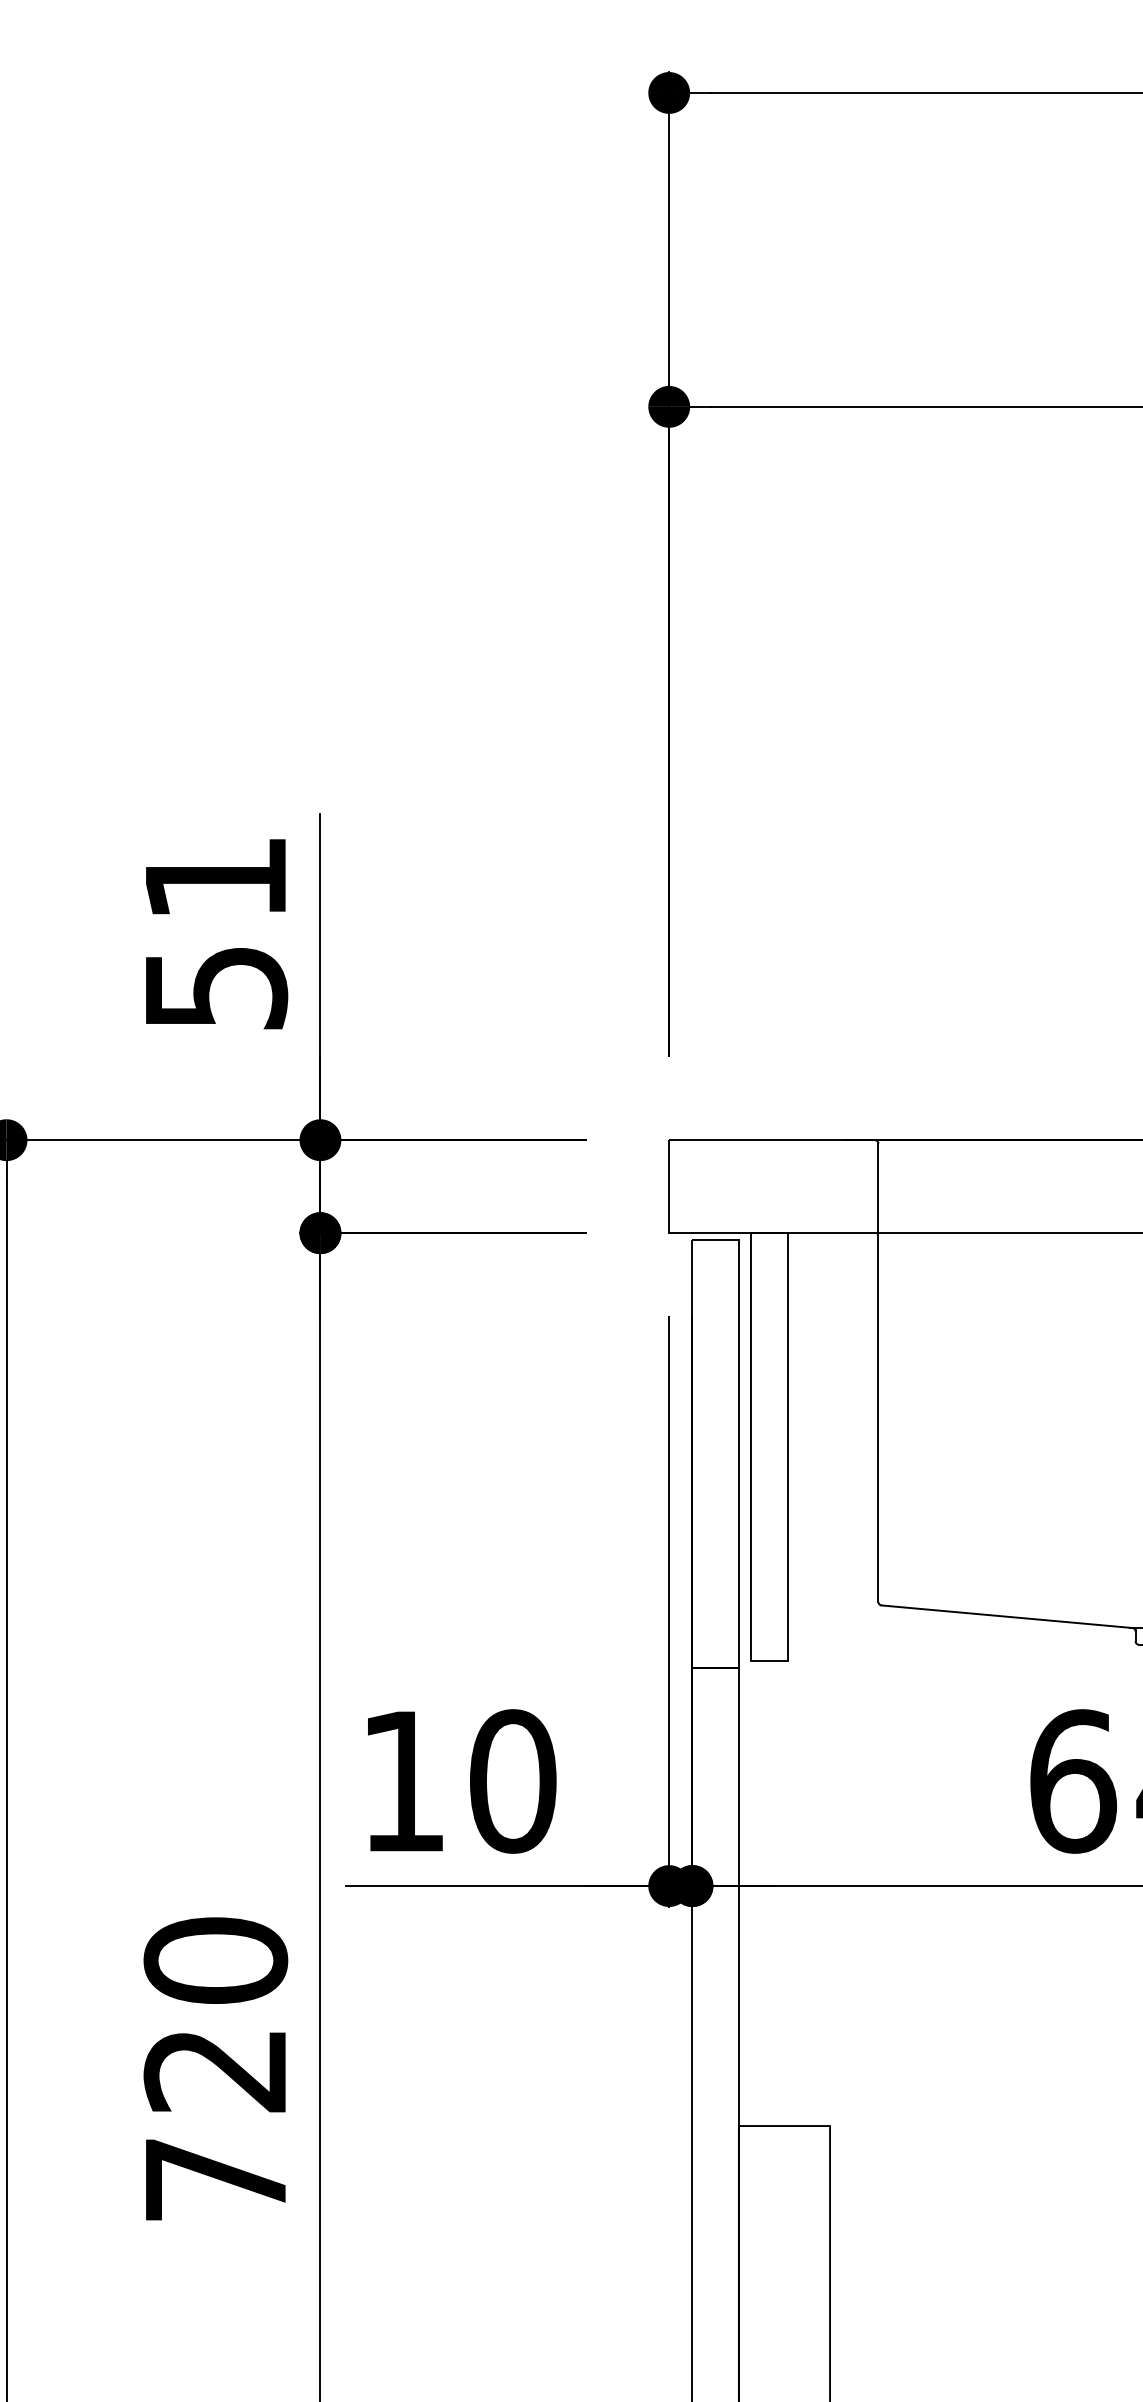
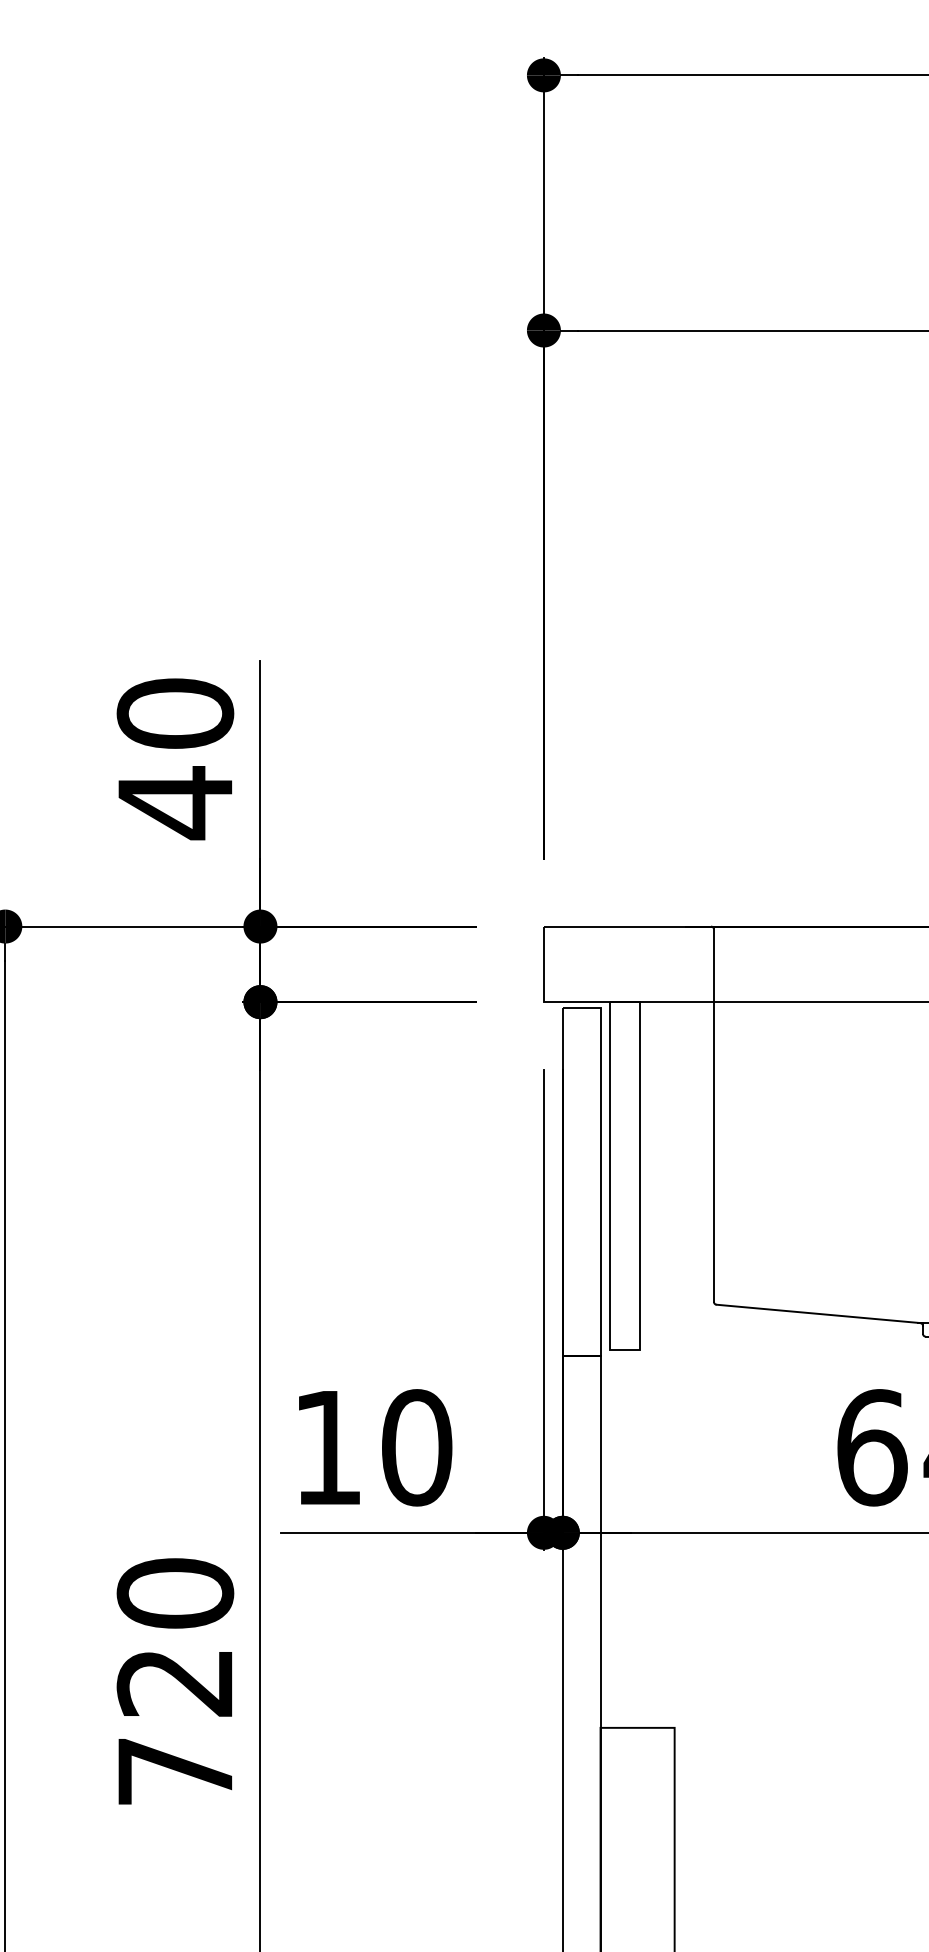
text: (215, 934) -> (175, 759), 51 -> 40

